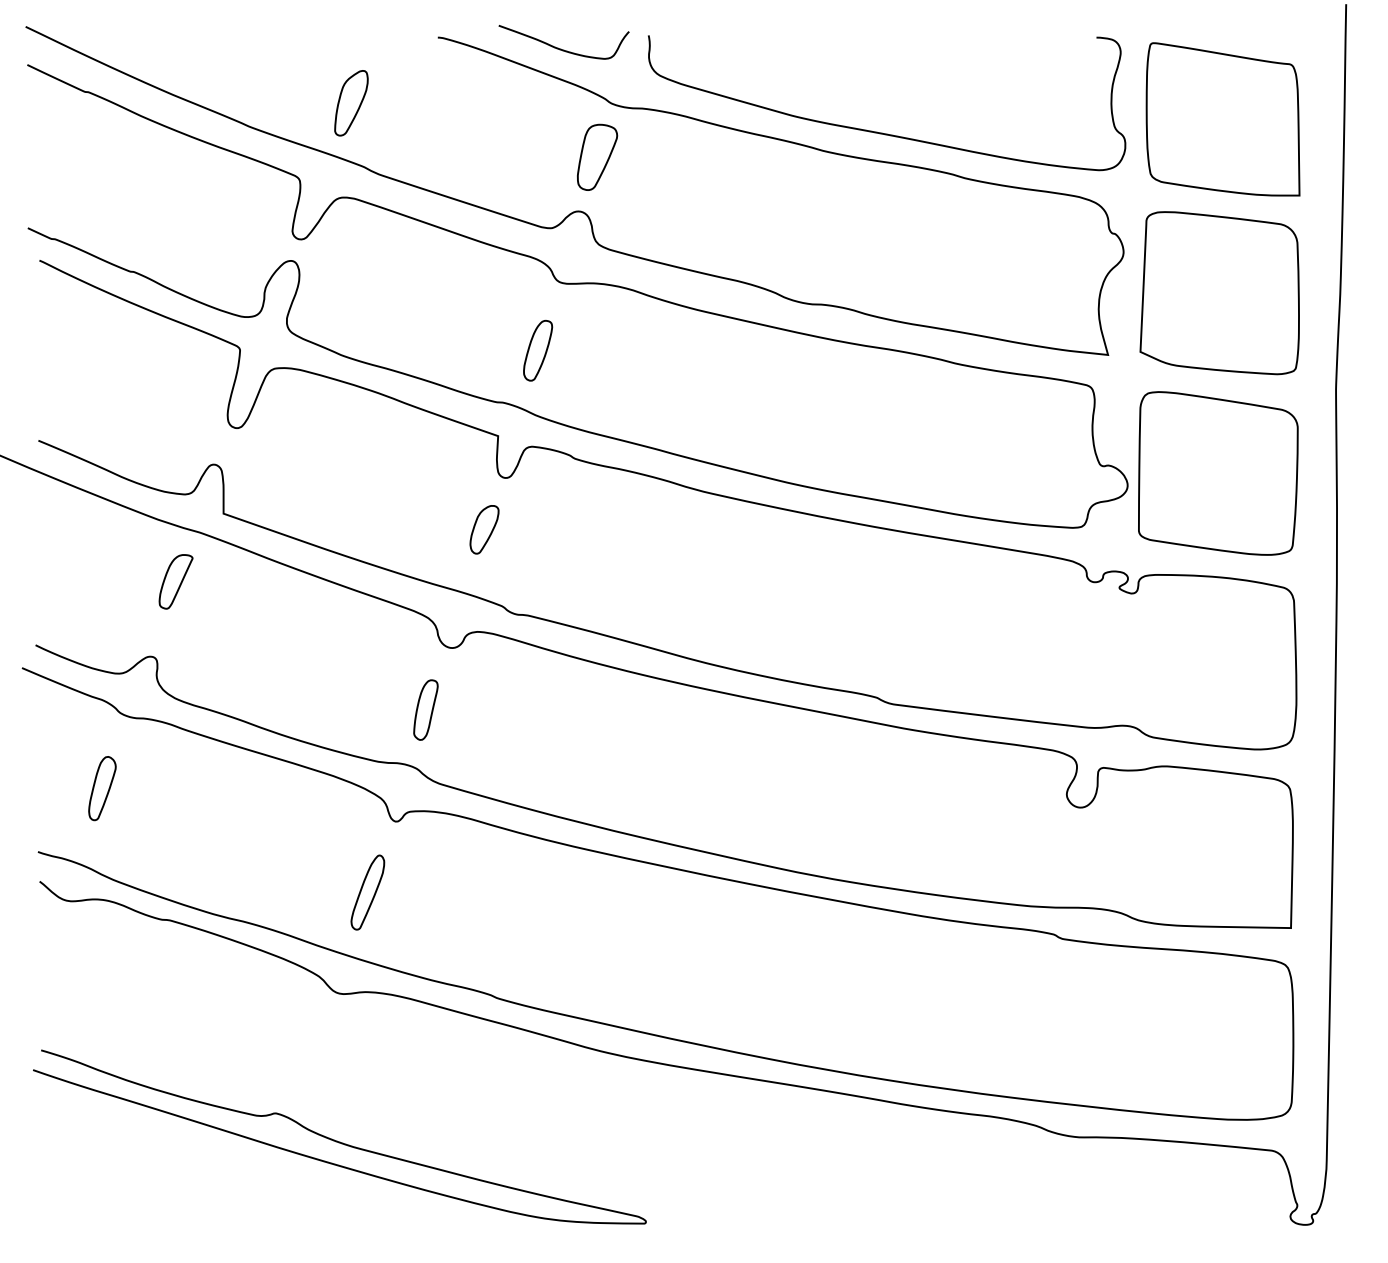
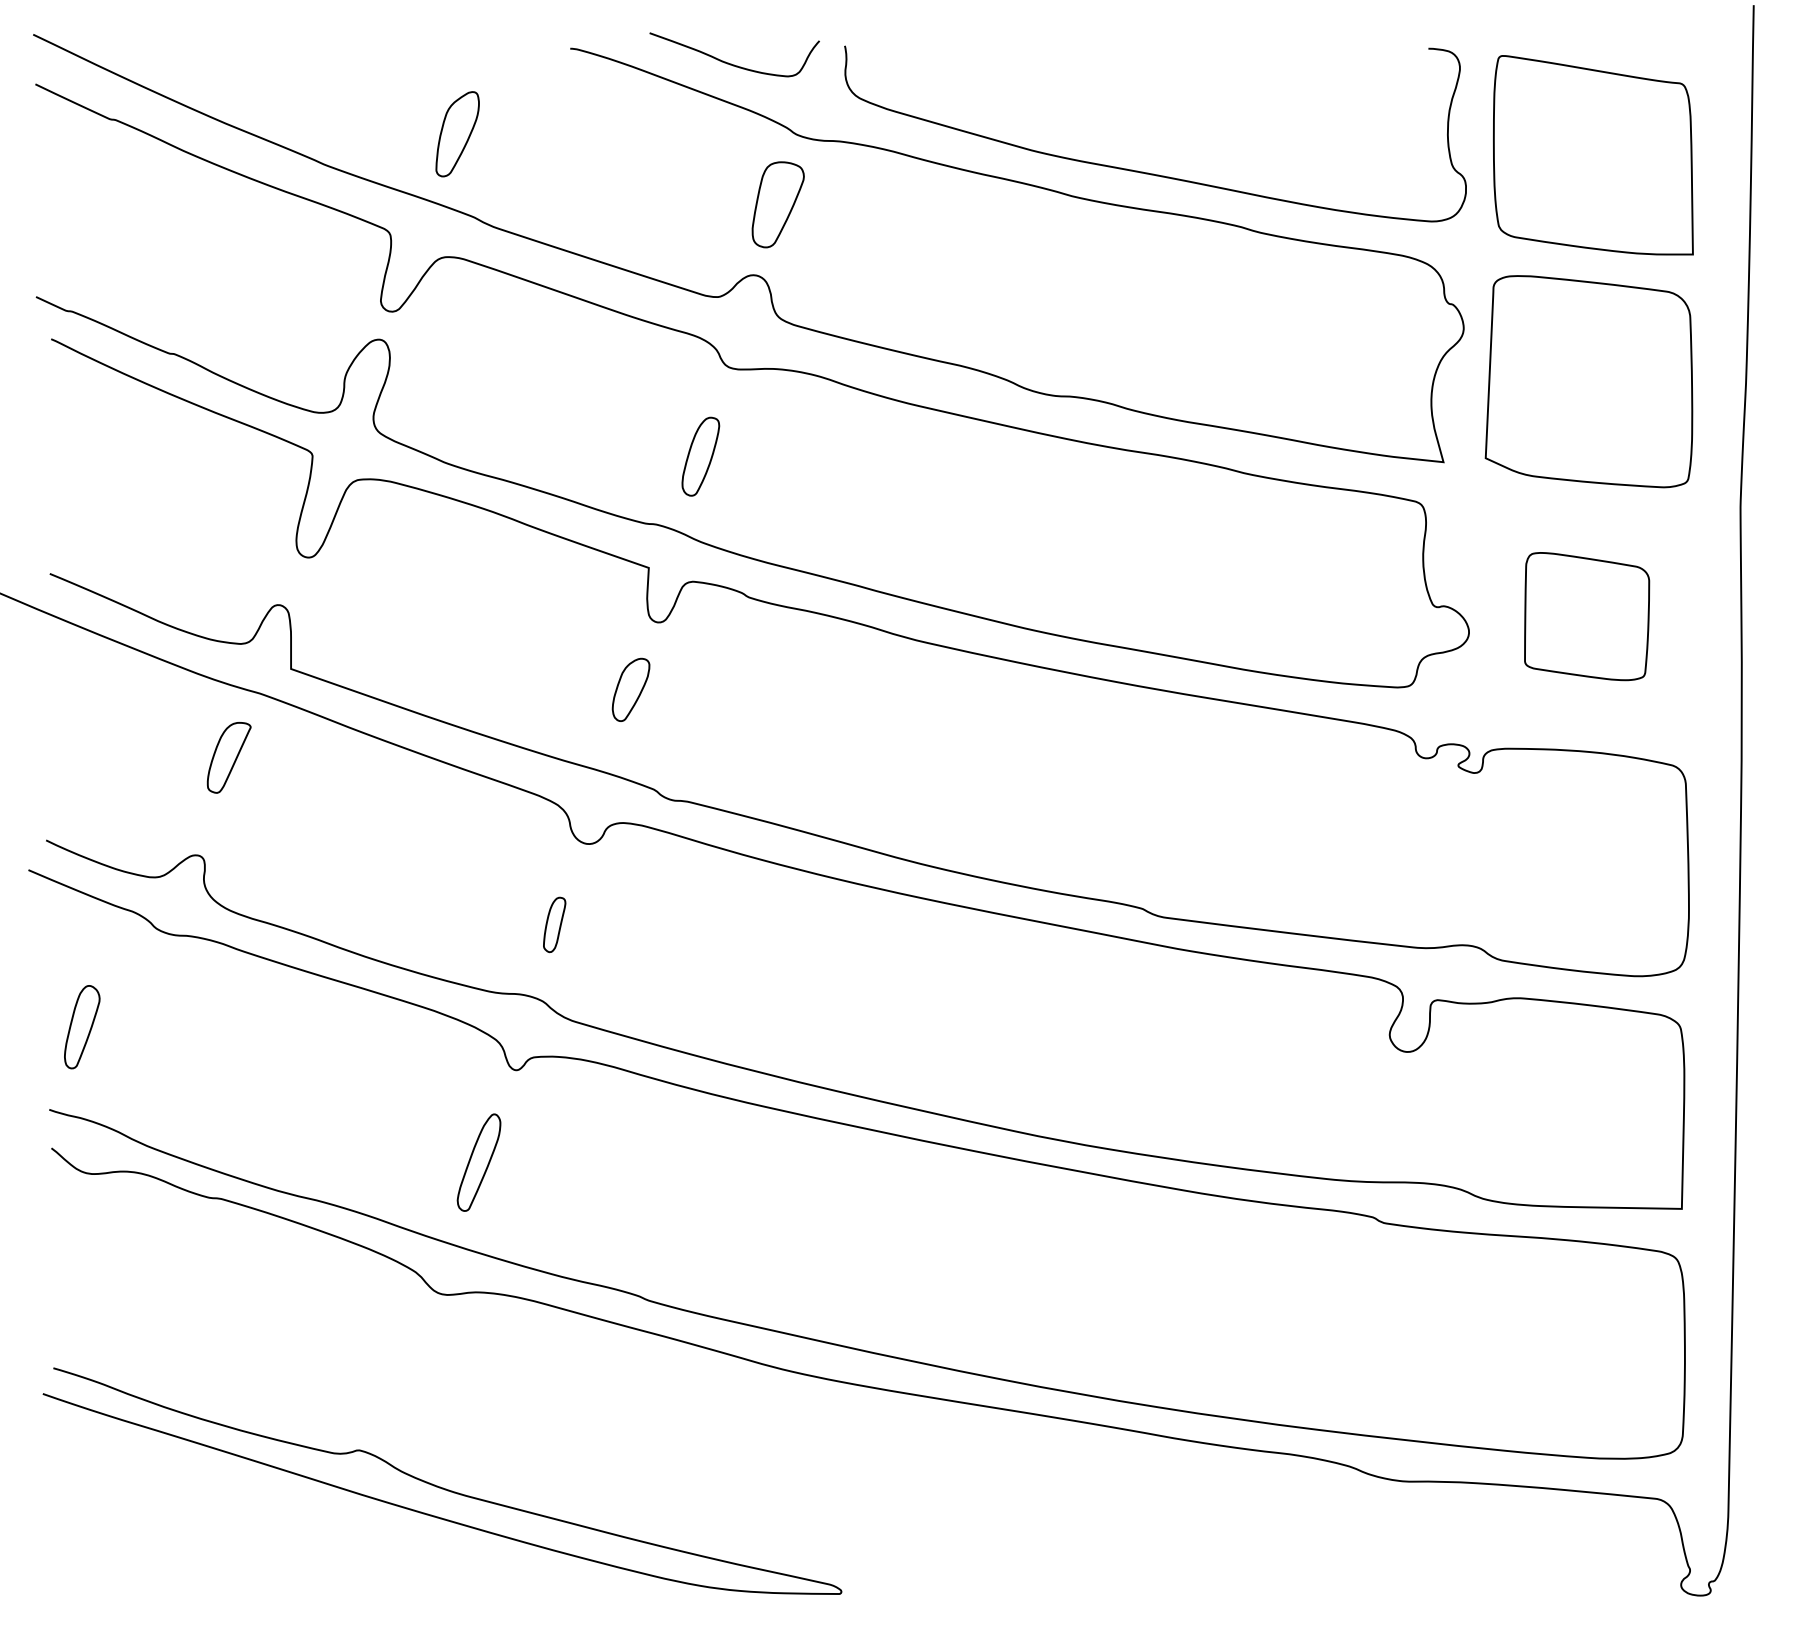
part: (1217, 473) -> (1586, 616), size x0.6
part: (425, 709) -> (554, 924), size x0.7
part: (102, 788) -> (82, 1027), moved

